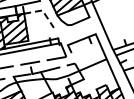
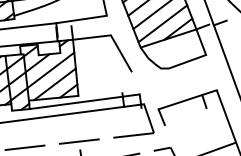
line: (43, 11) -> (112, 37), dashed -> solid

